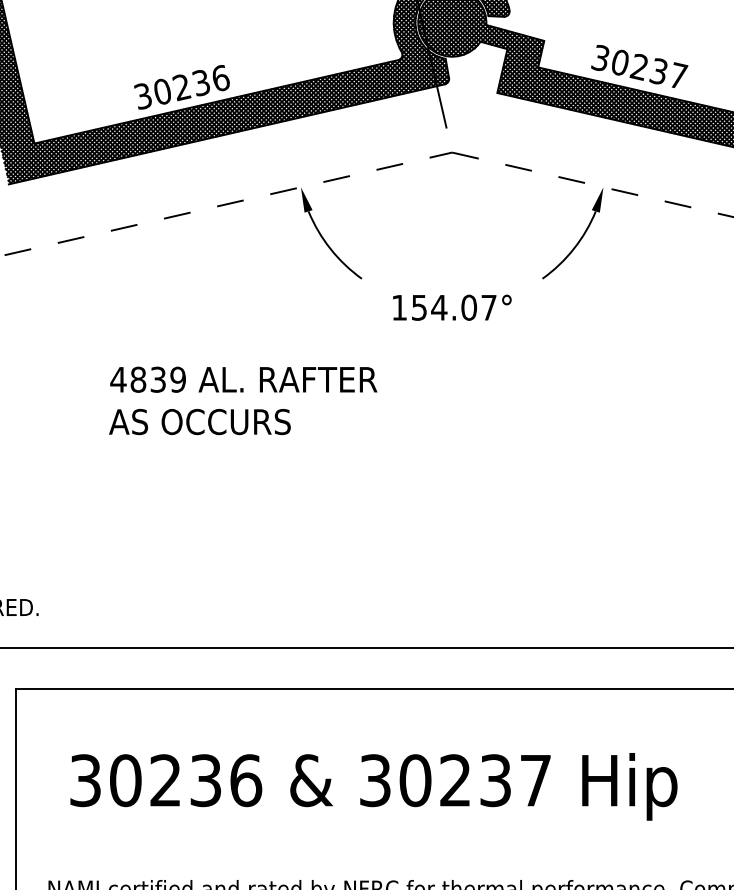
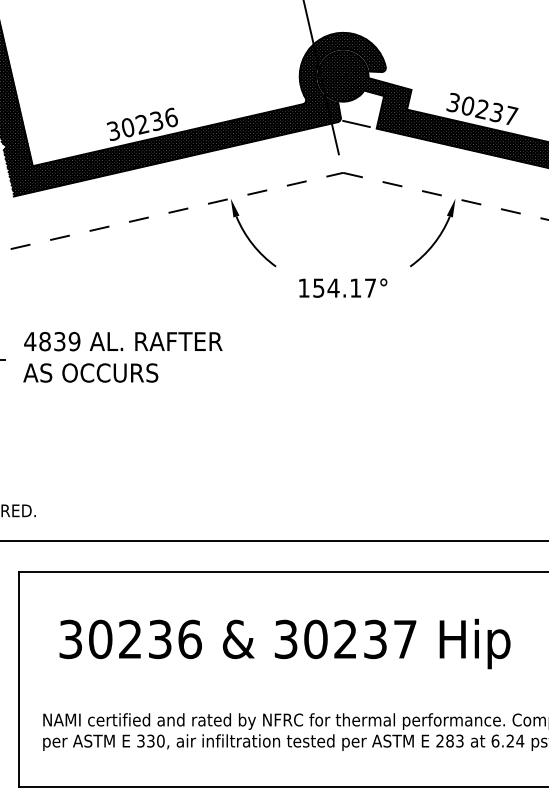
line: (470, 86) -> (356, 123), added
text: (468, 306) -> (355, 287), 154.07° -> 154.17°
text: (242, 401) -> (122, 357), moved

